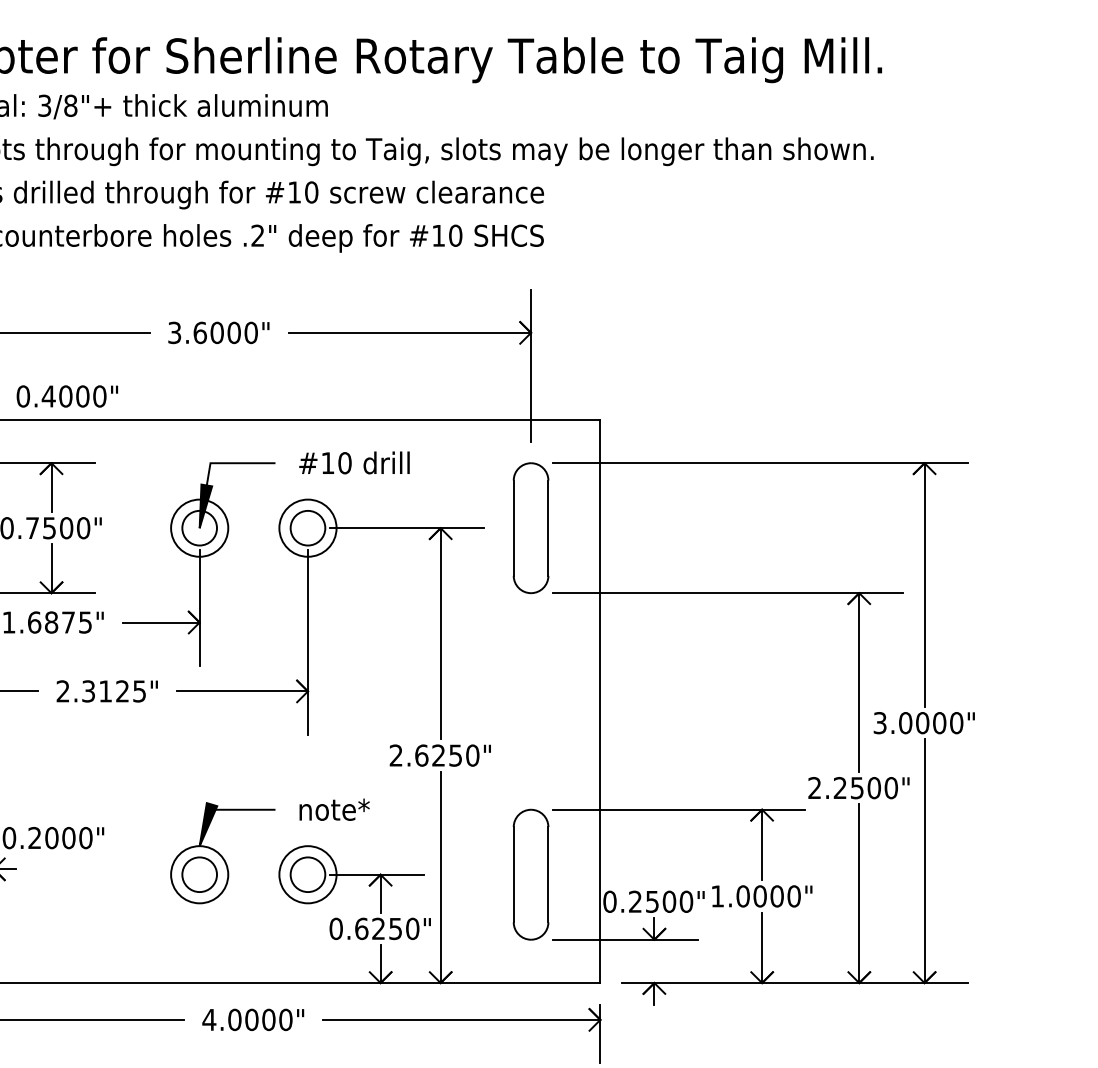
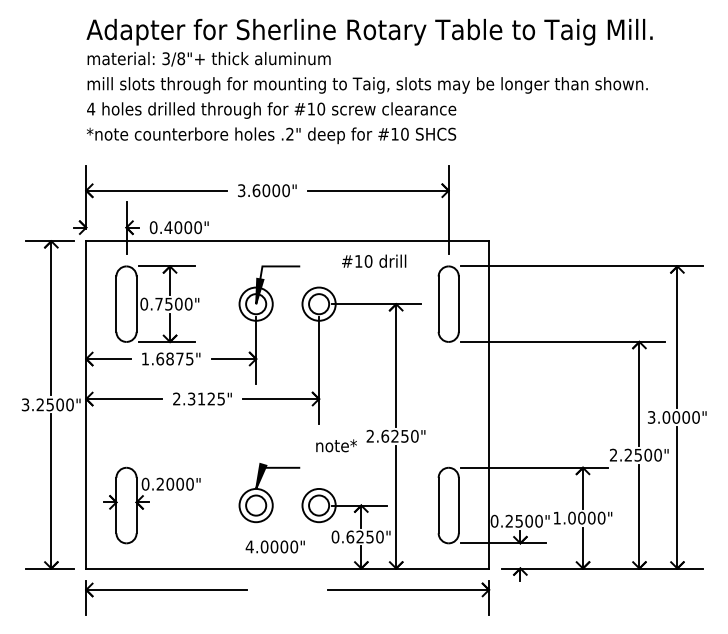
text: (355, 461) -> (374, 260), moved
text: (334, 809) -> (336, 445), moved
text: (251, 1019) -> (274, 546), moved

